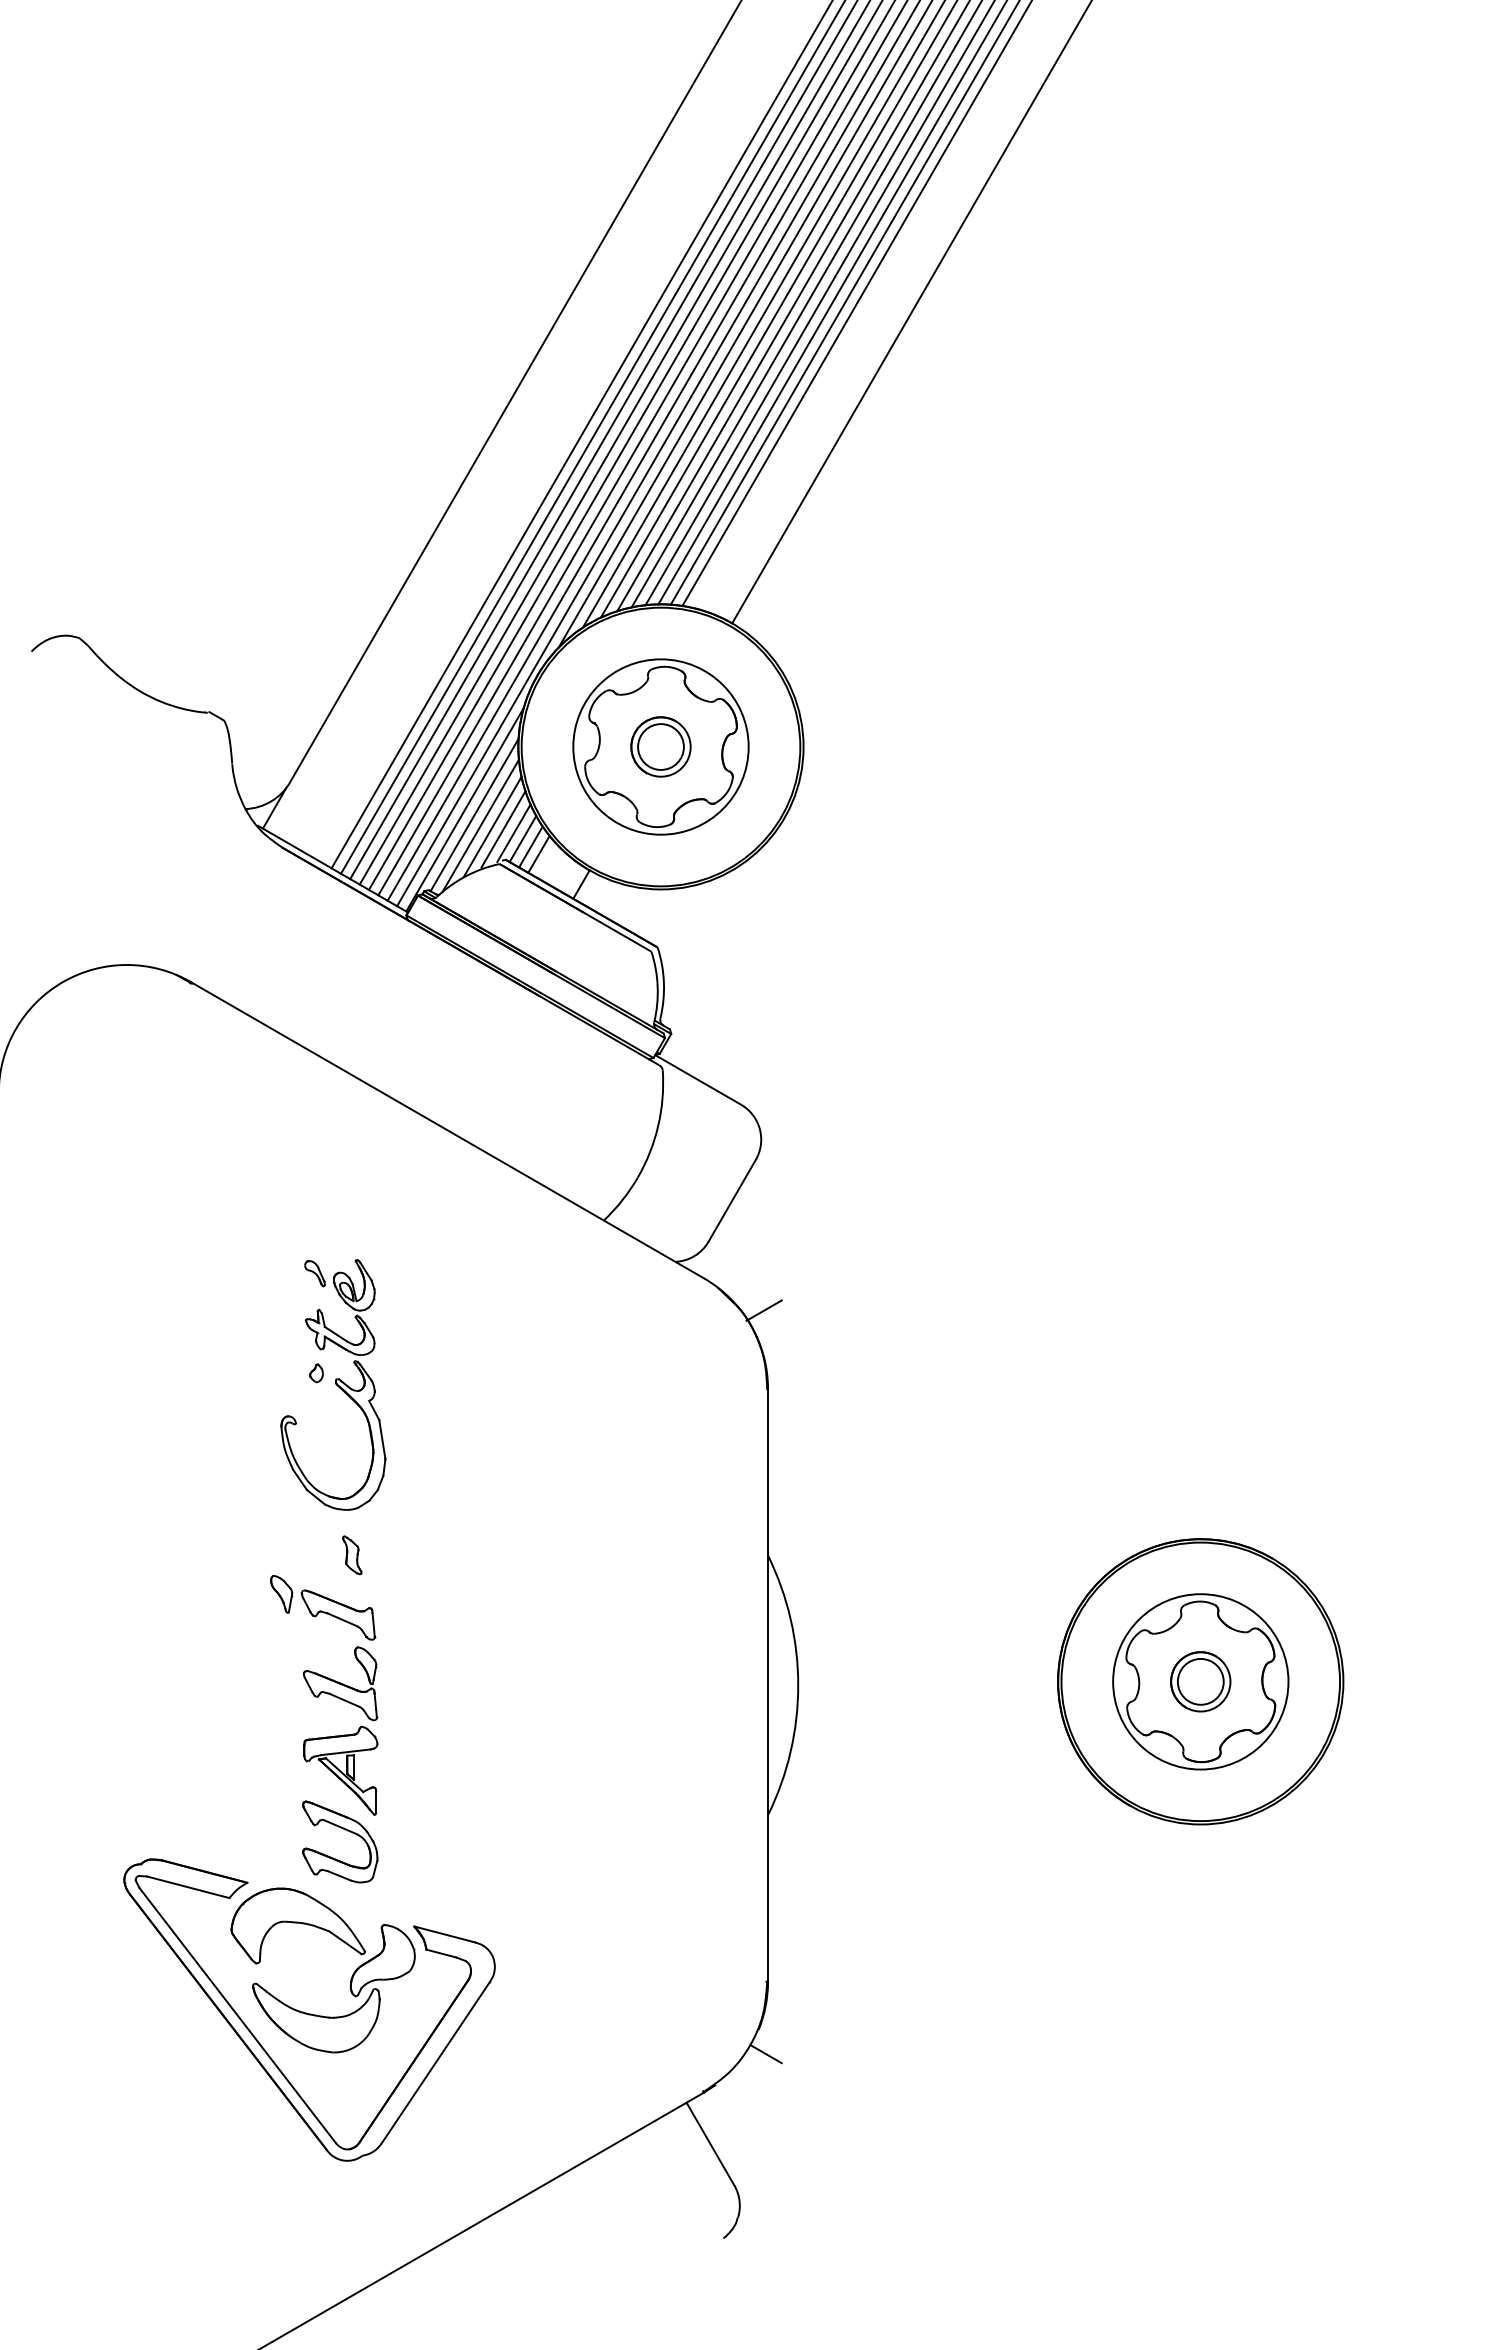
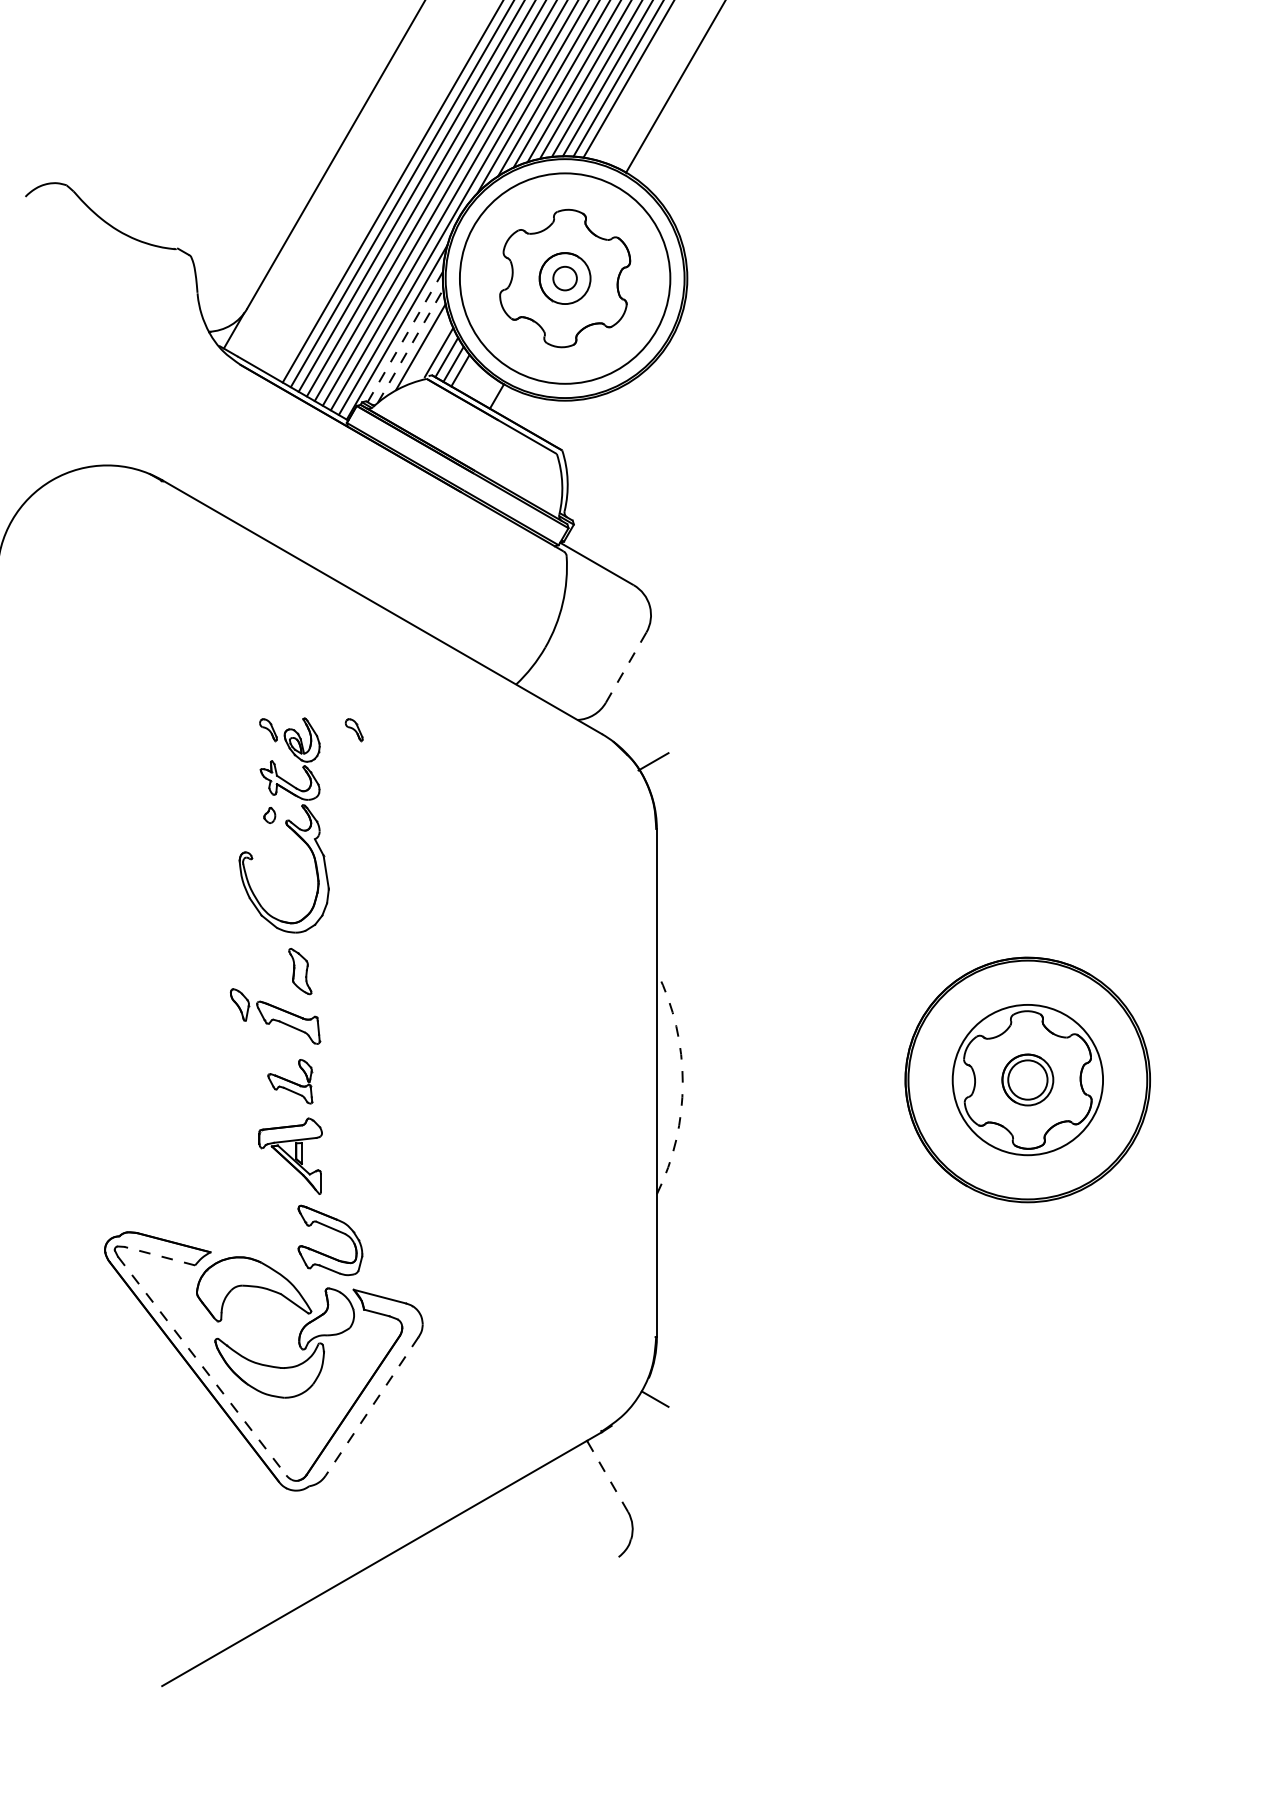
circle: (660, 746) -> (564, 278), size x0.6
circle: (660, 746) -> (564, 278), size x1.4
line: (474, 815) -> (405, 337), solid -> dashed
line: (480, 825) -> (410, 345), solid -> dashed
line: (503, 829) -> (430, 349), removed
line: (732, 1200) -> (626, 667), solid -> dashed
part: (414, 1273) -> (353, 729), added
part: (352, 1555) -> (300, 971), size x1.4
part: (340, 1683) -> (290, 1081), size x0.7
arc: (798, 1685) -> (683, 1083), solid -> dashed
part: (345, 1830) -> (334, 1230), moved
line: (188, 1887) -> (160, 1256), solid -> dashed
line: (237, 2015) -> (202, 1366), solid -> dashed
line: (435, 2063) -> (371, 1407), solid -> dashed
line: (711, 2145) -> (608, 1477), solid -> dashed

